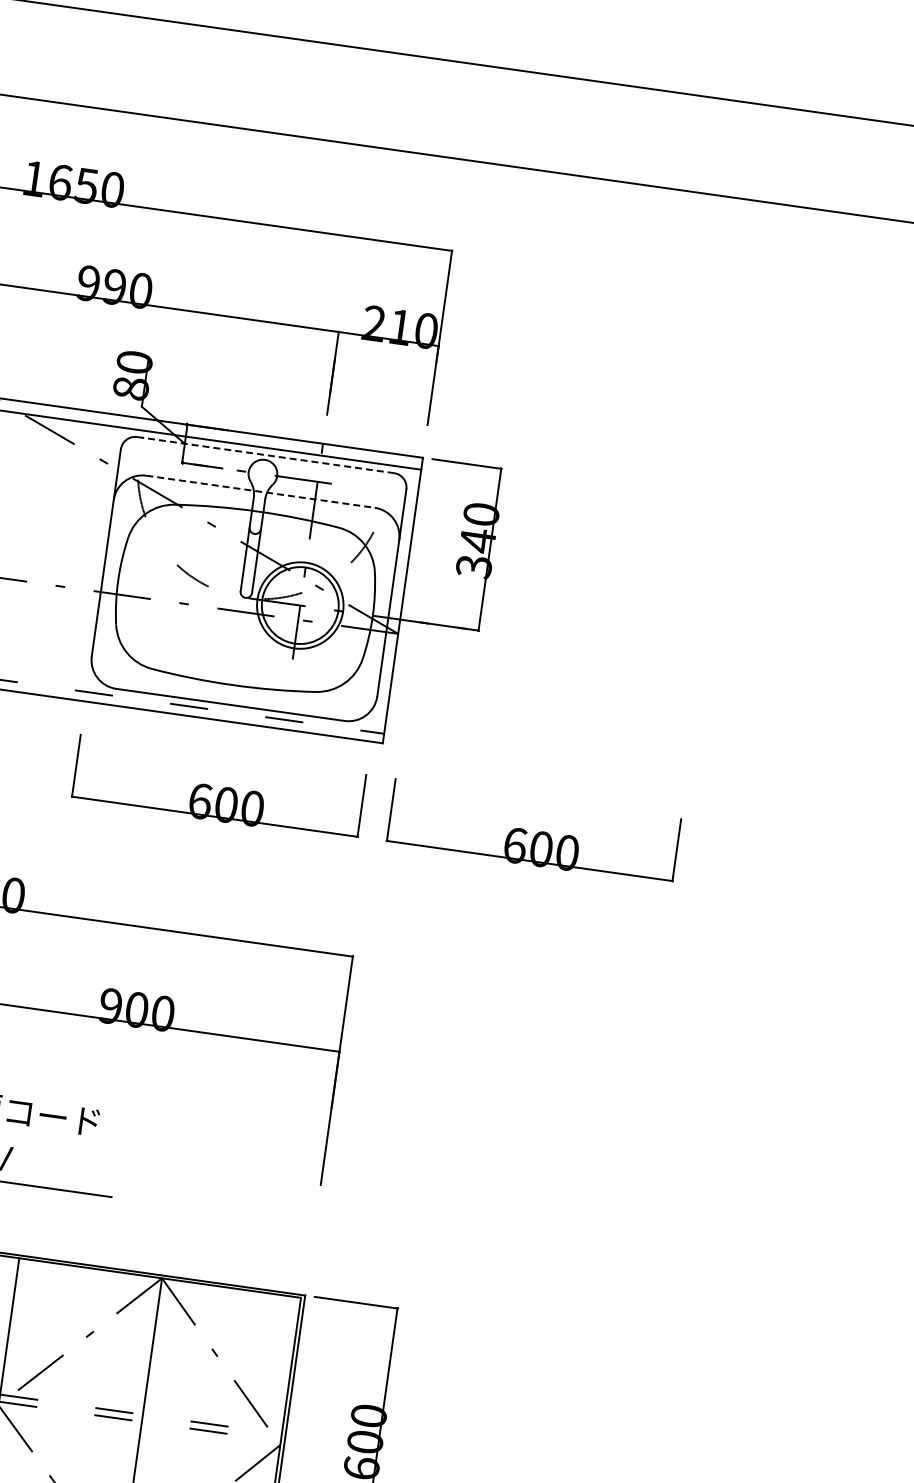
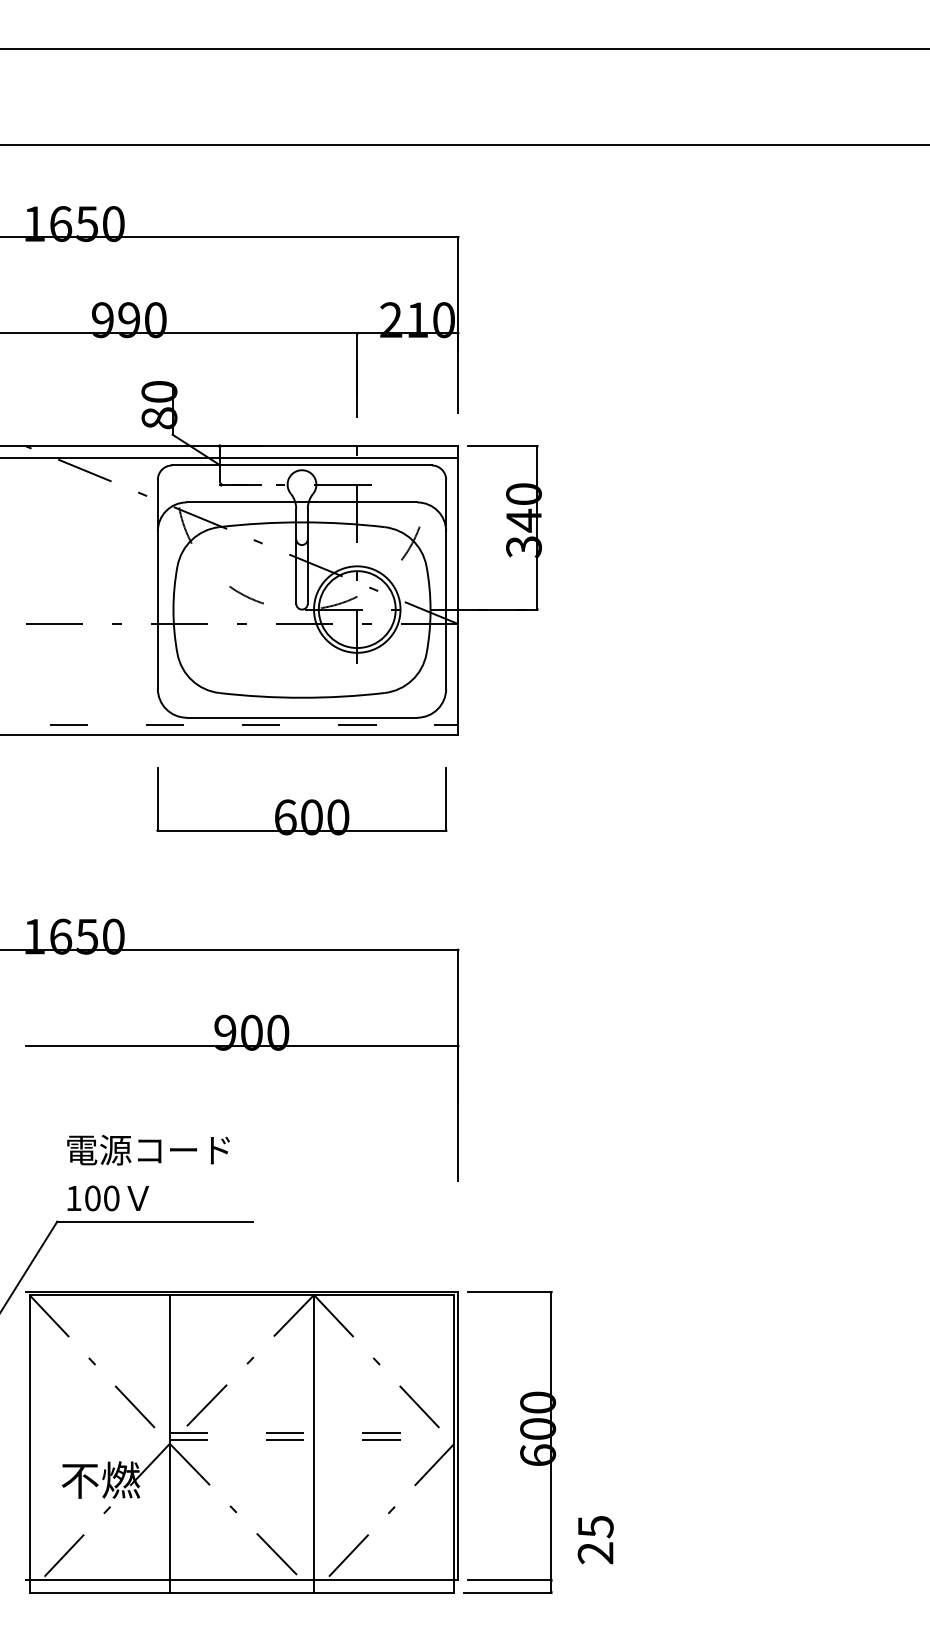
line: (266, 455) -> (302, 465), dashed -> solid
line: (260, 491) -> (302, 502), dashed -> solid
part: (533, 832) -> (619, 801), removed

